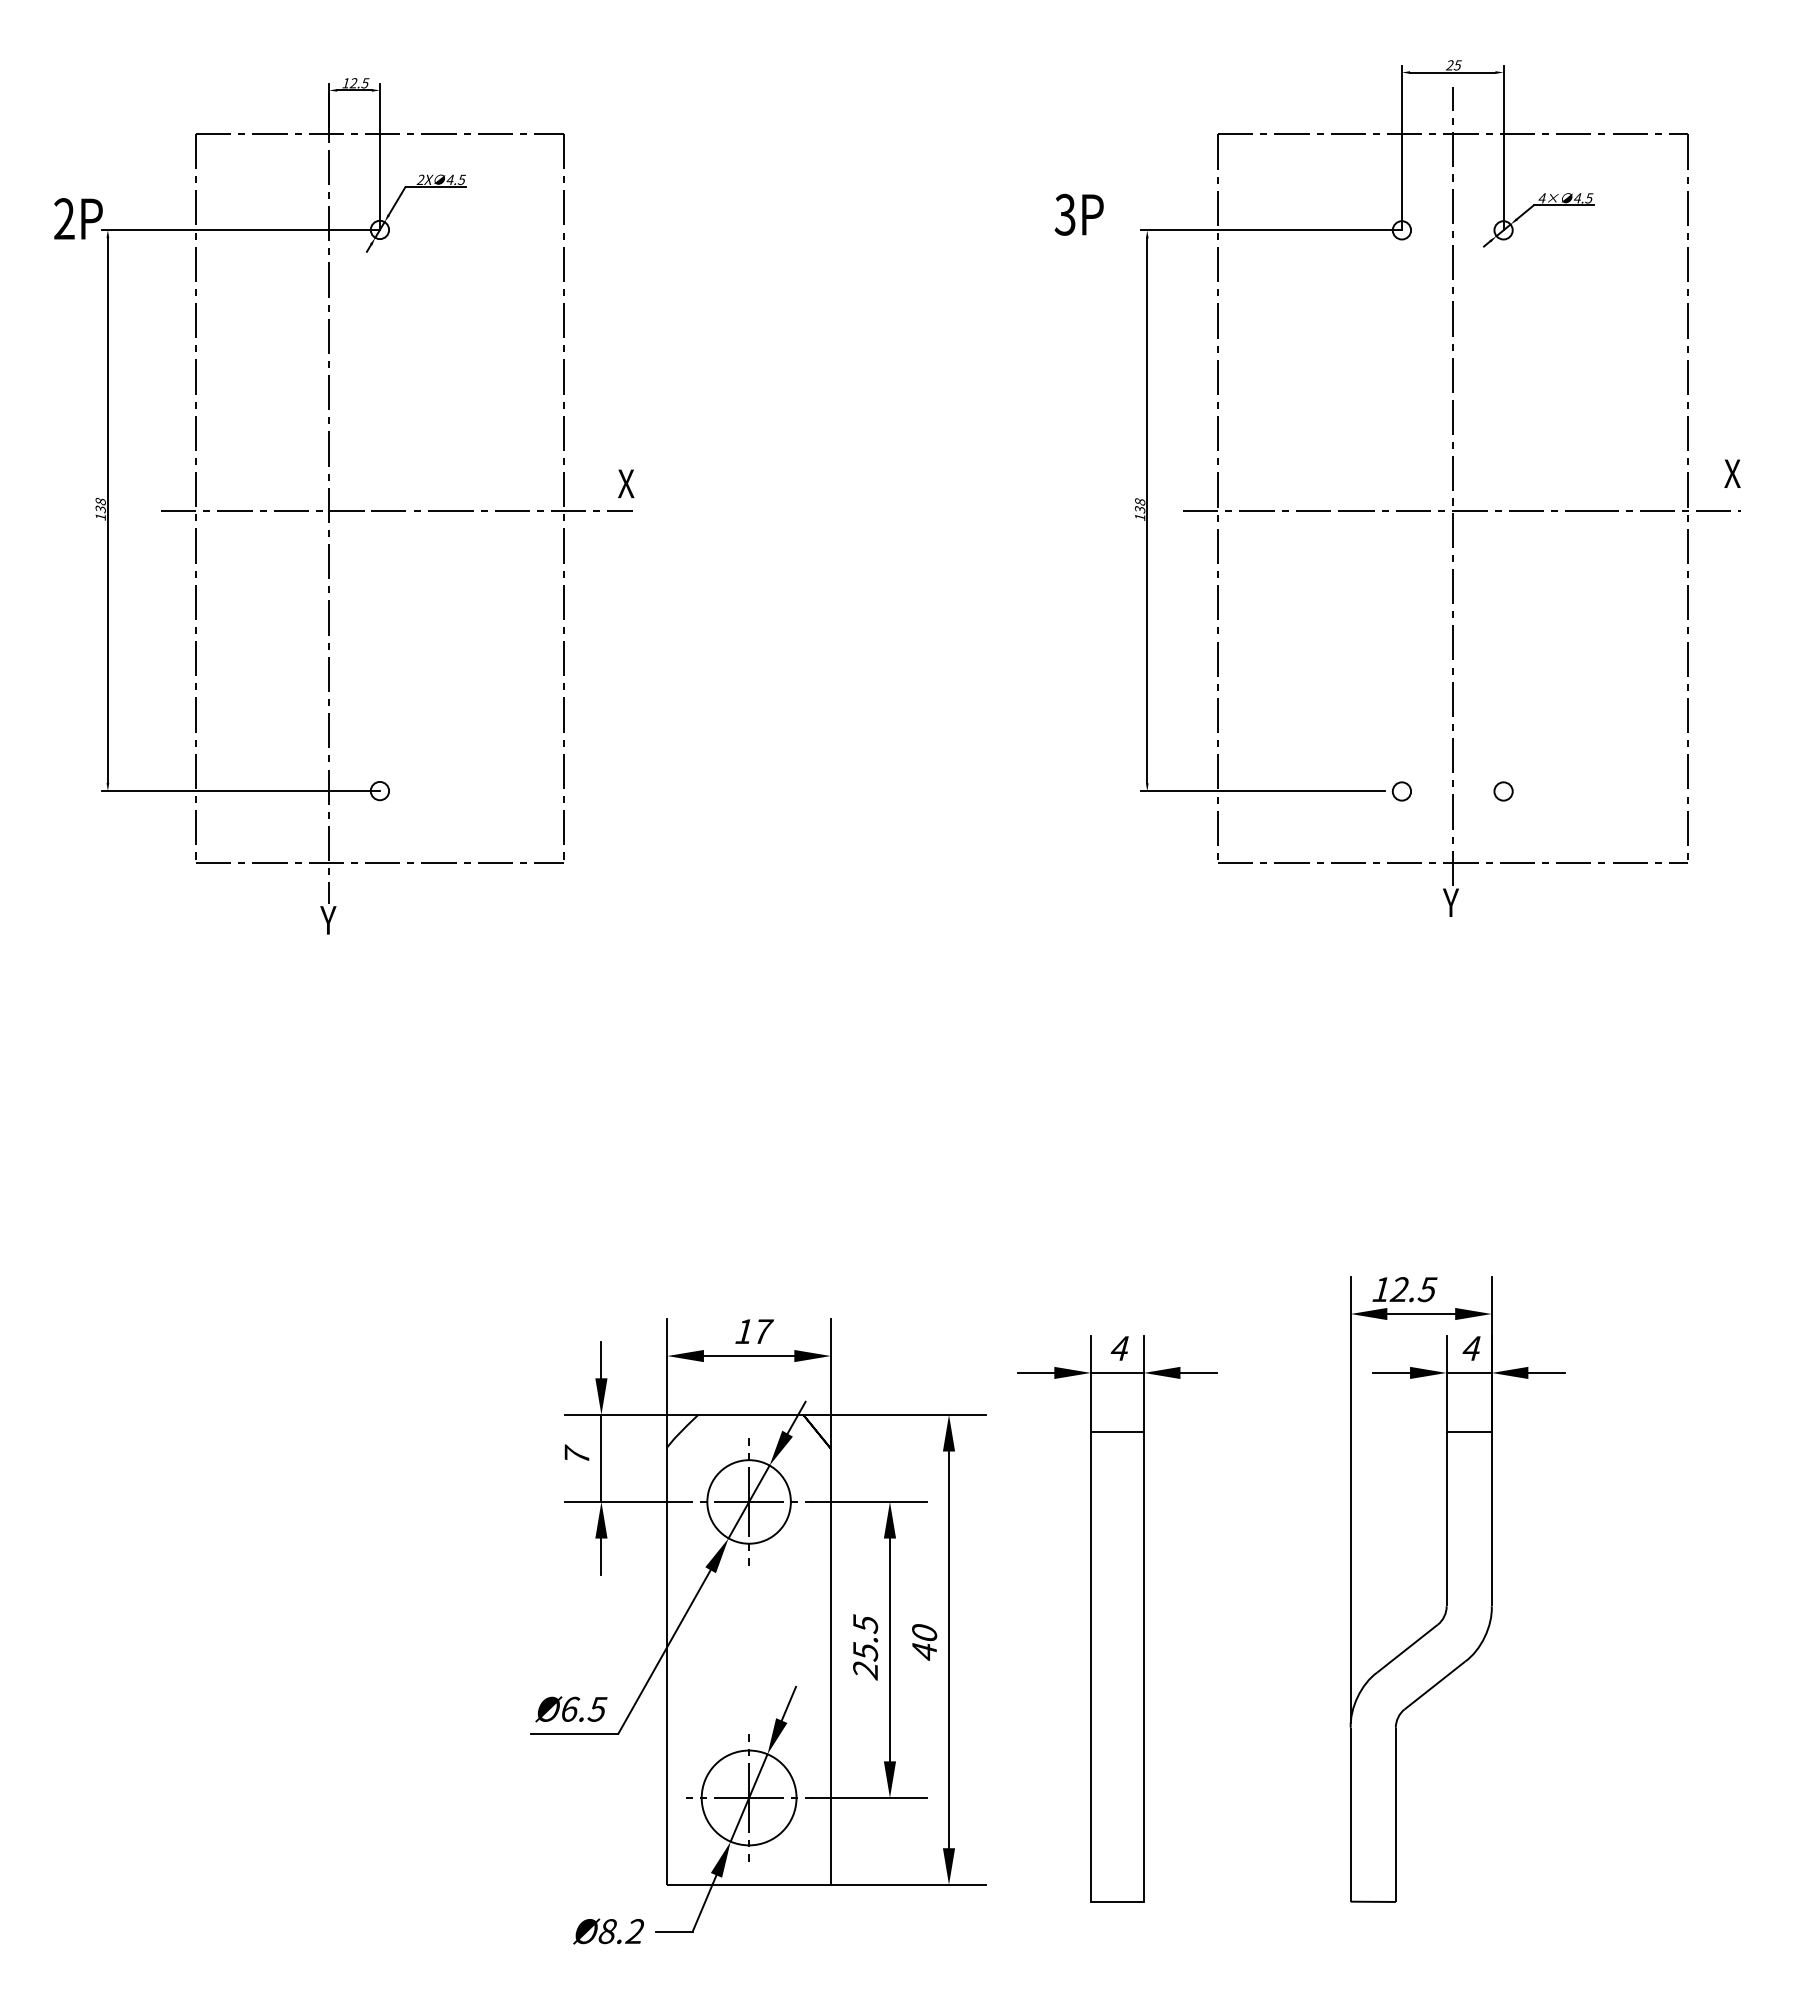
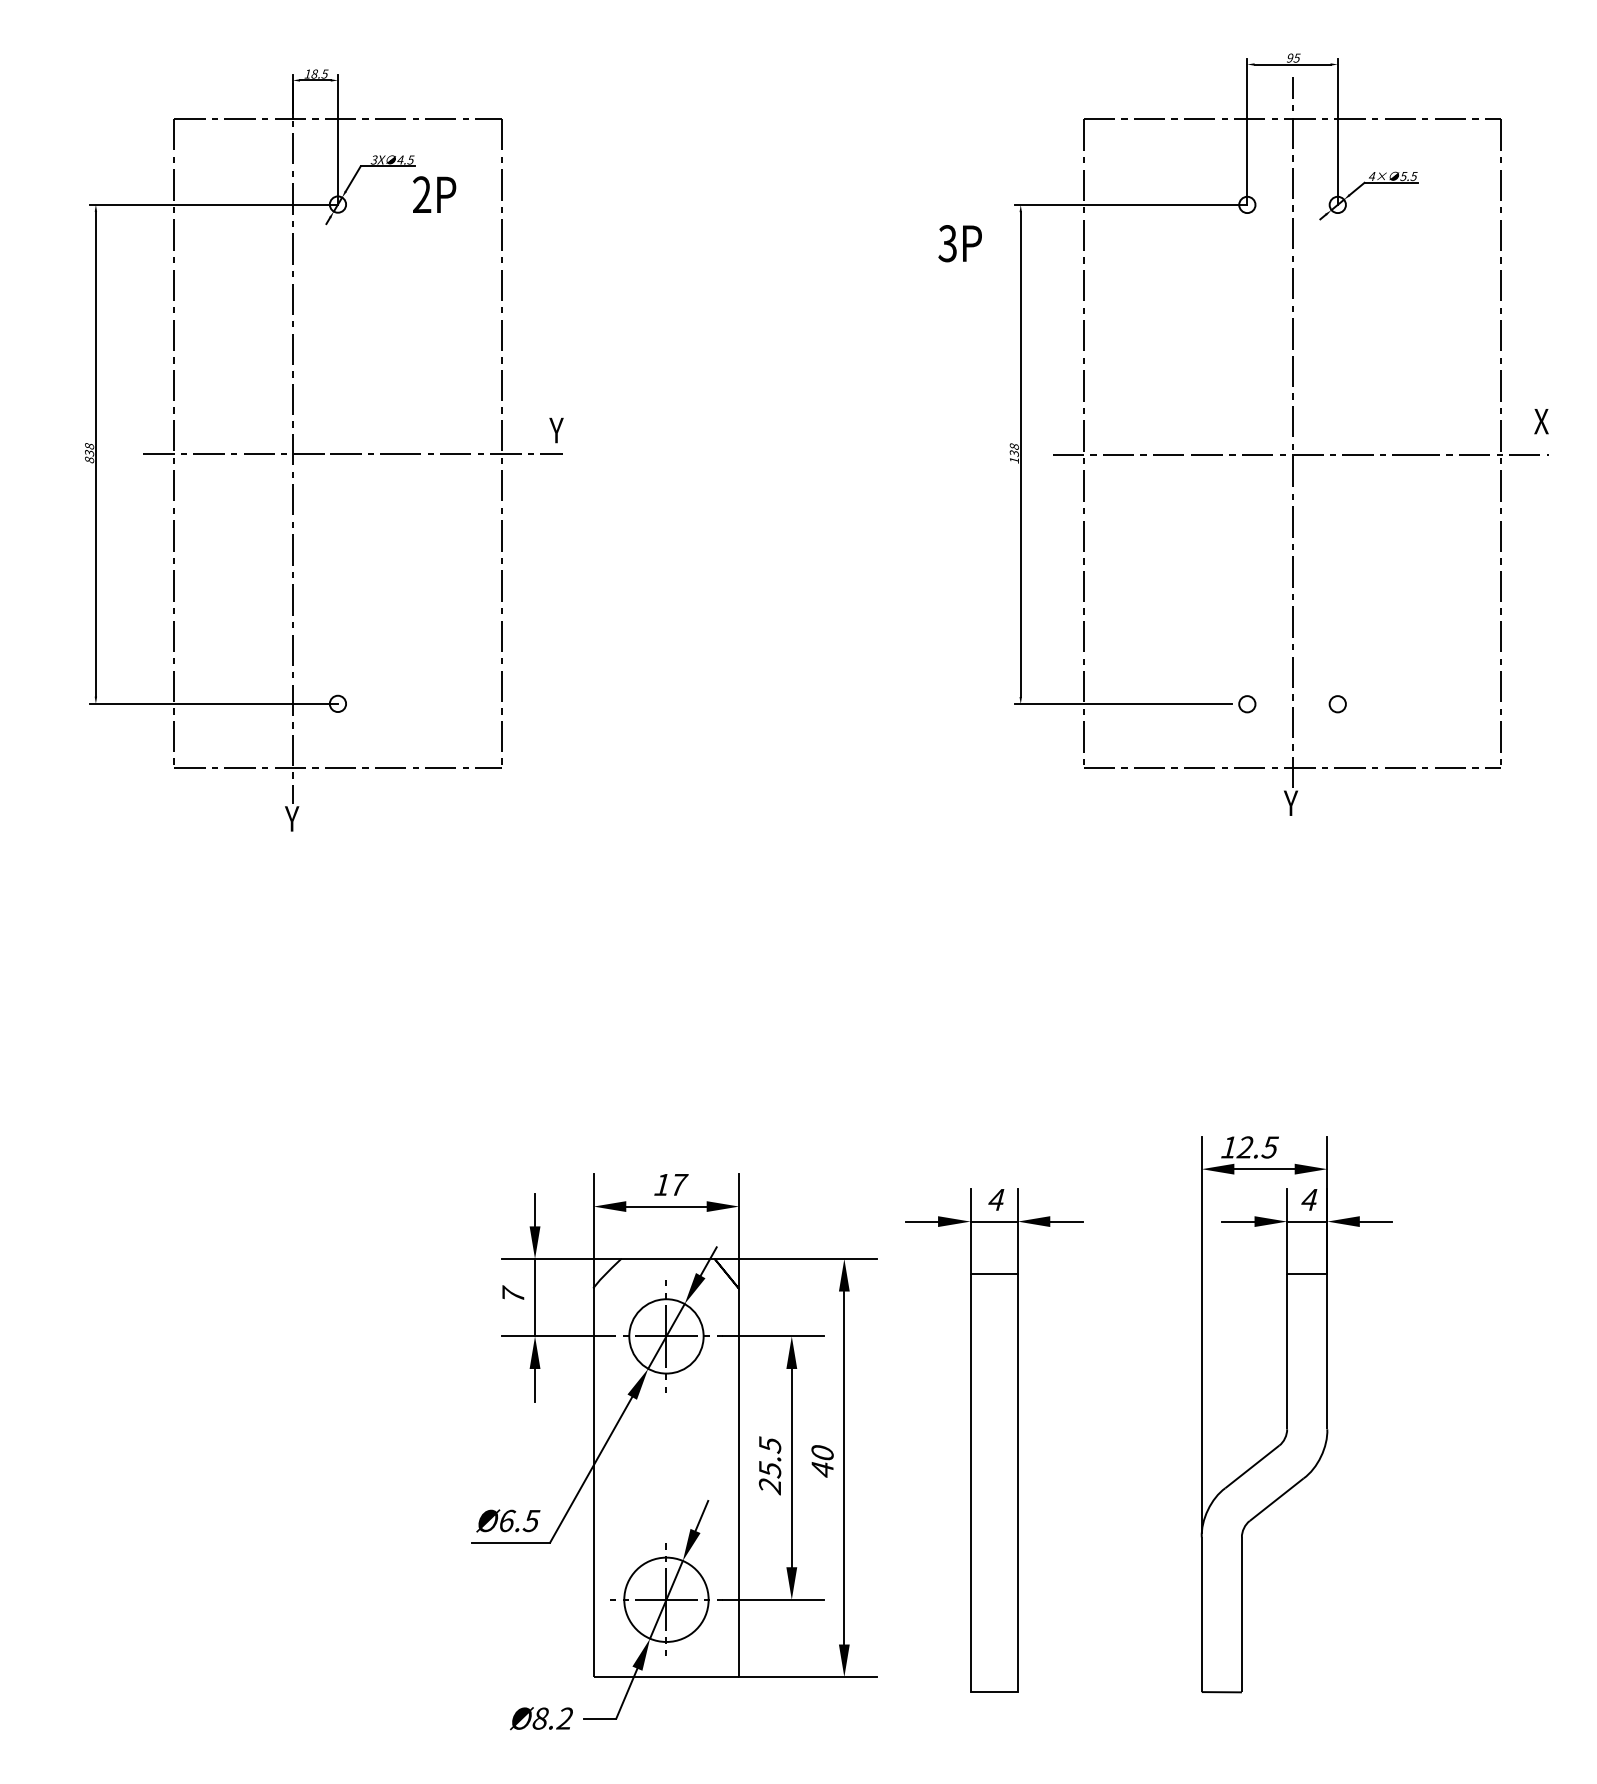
text: (1449, 65) -> (1289, 58), 25 -> 95
text: (353, 83) -> (314, 74), 12.5 -> 18.5
text: (420, 180) -> (374, 160), 2X -> 3X
text: (1577, 198) -> (1403, 176), 4.5 -> 5.5
text: (1078, 214) -> (959, 243), moved
text: (78, 218) -> (434, 194), moved
text: (625, 483) -> (556, 430), X -> Y
text: (100, 516) -> (89, 459), 138 -> 838

